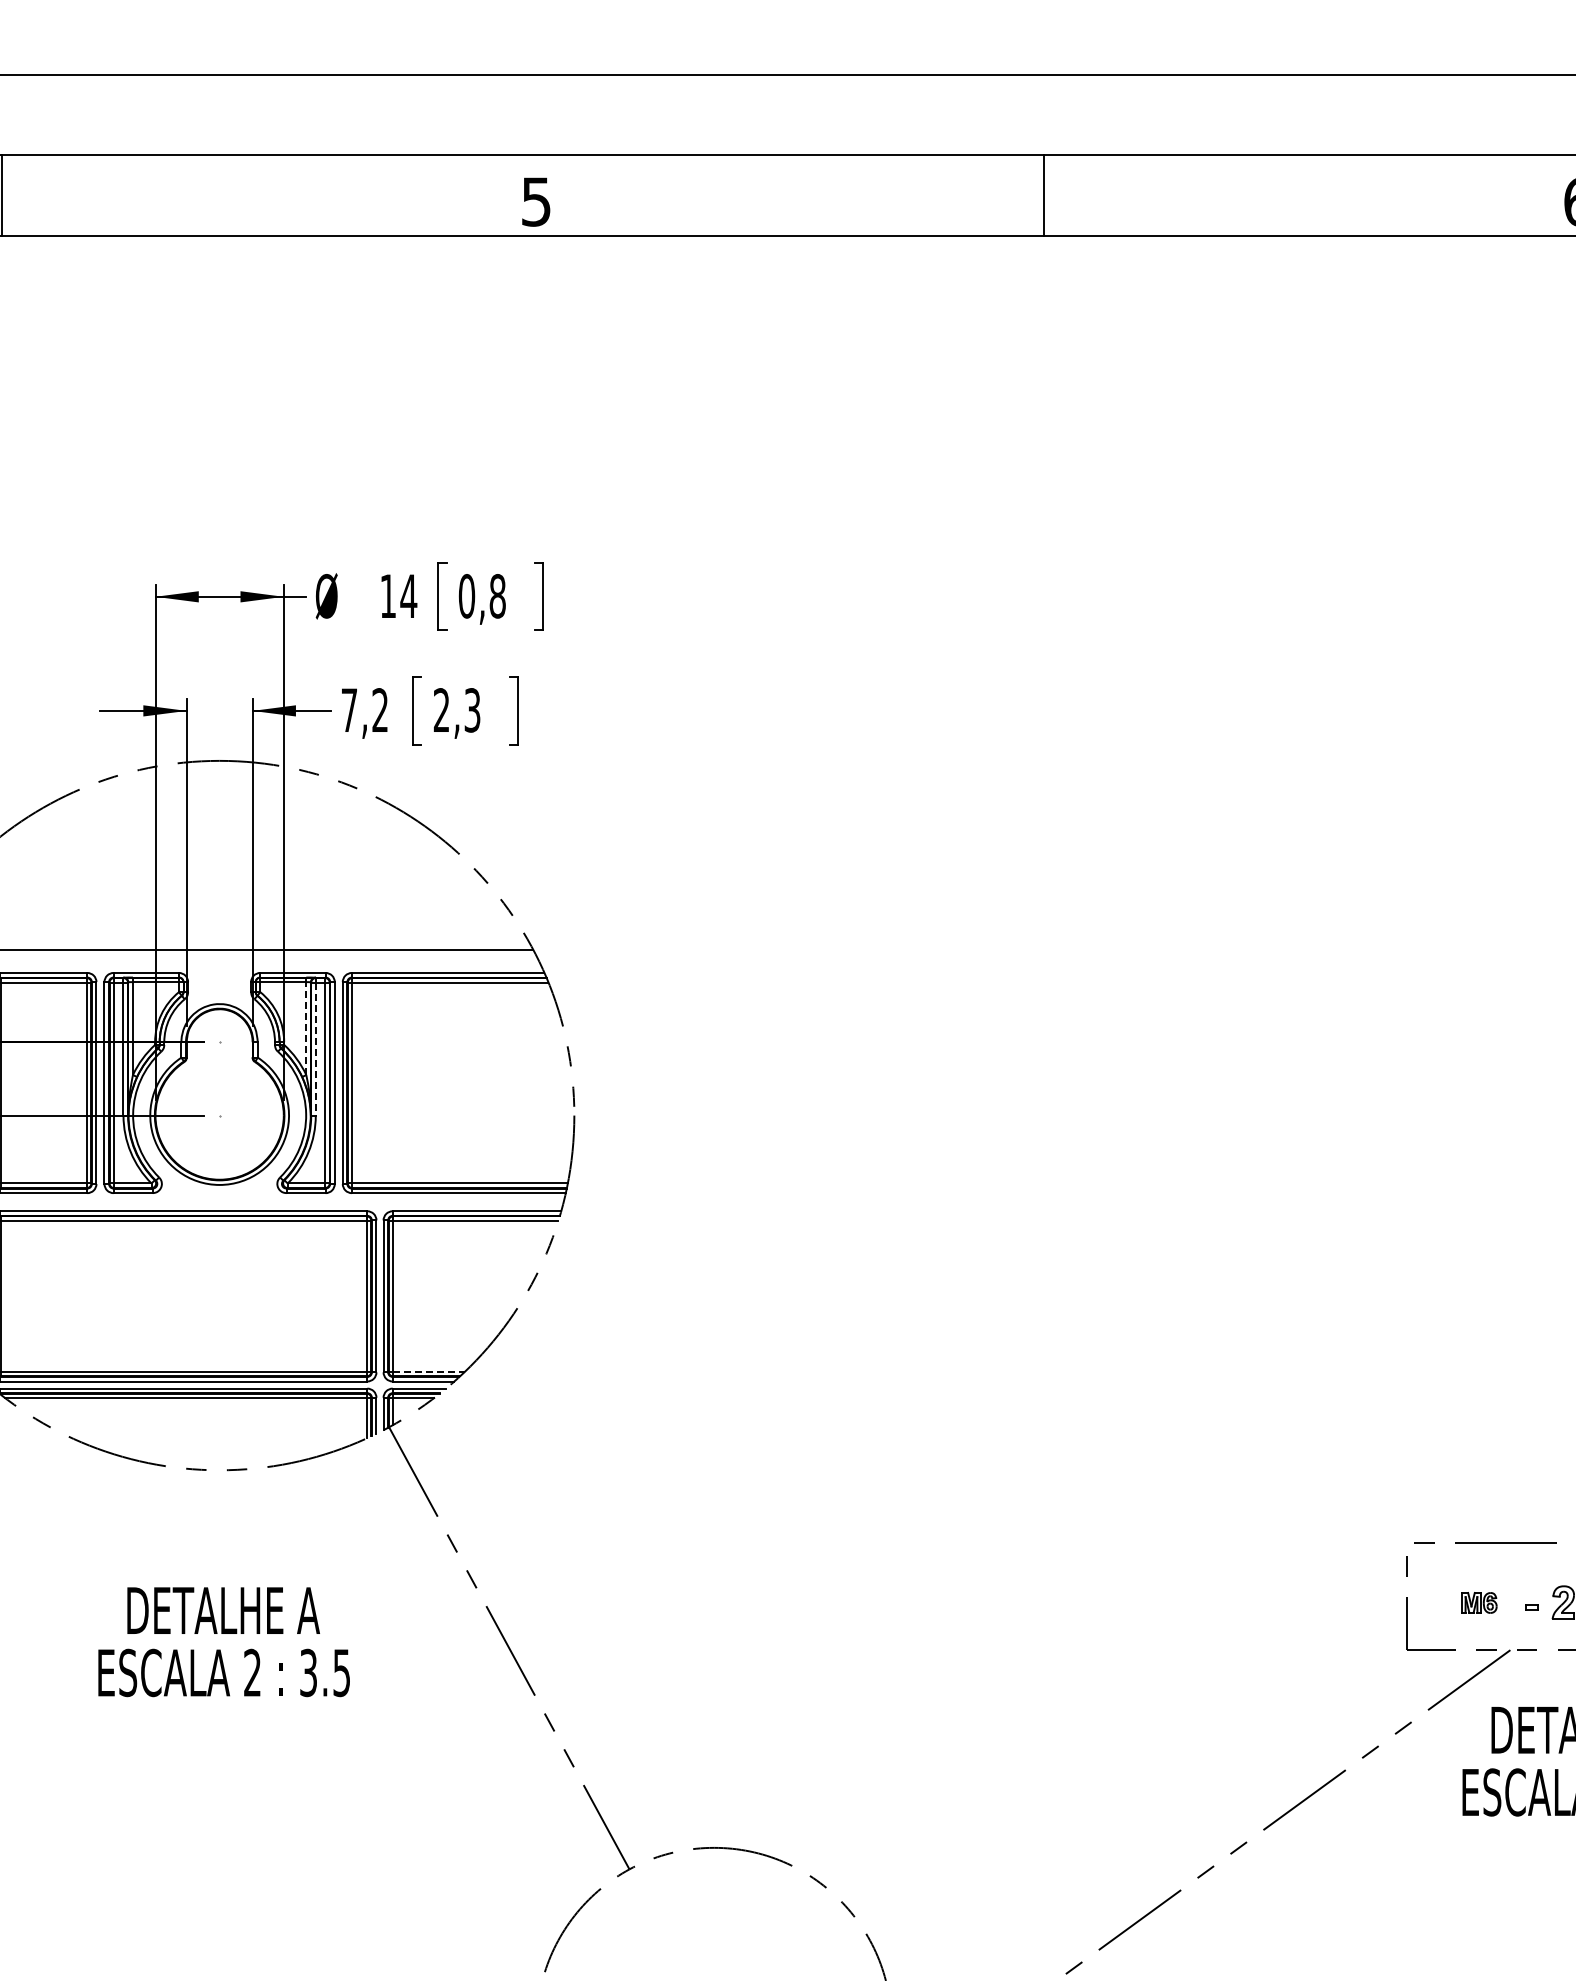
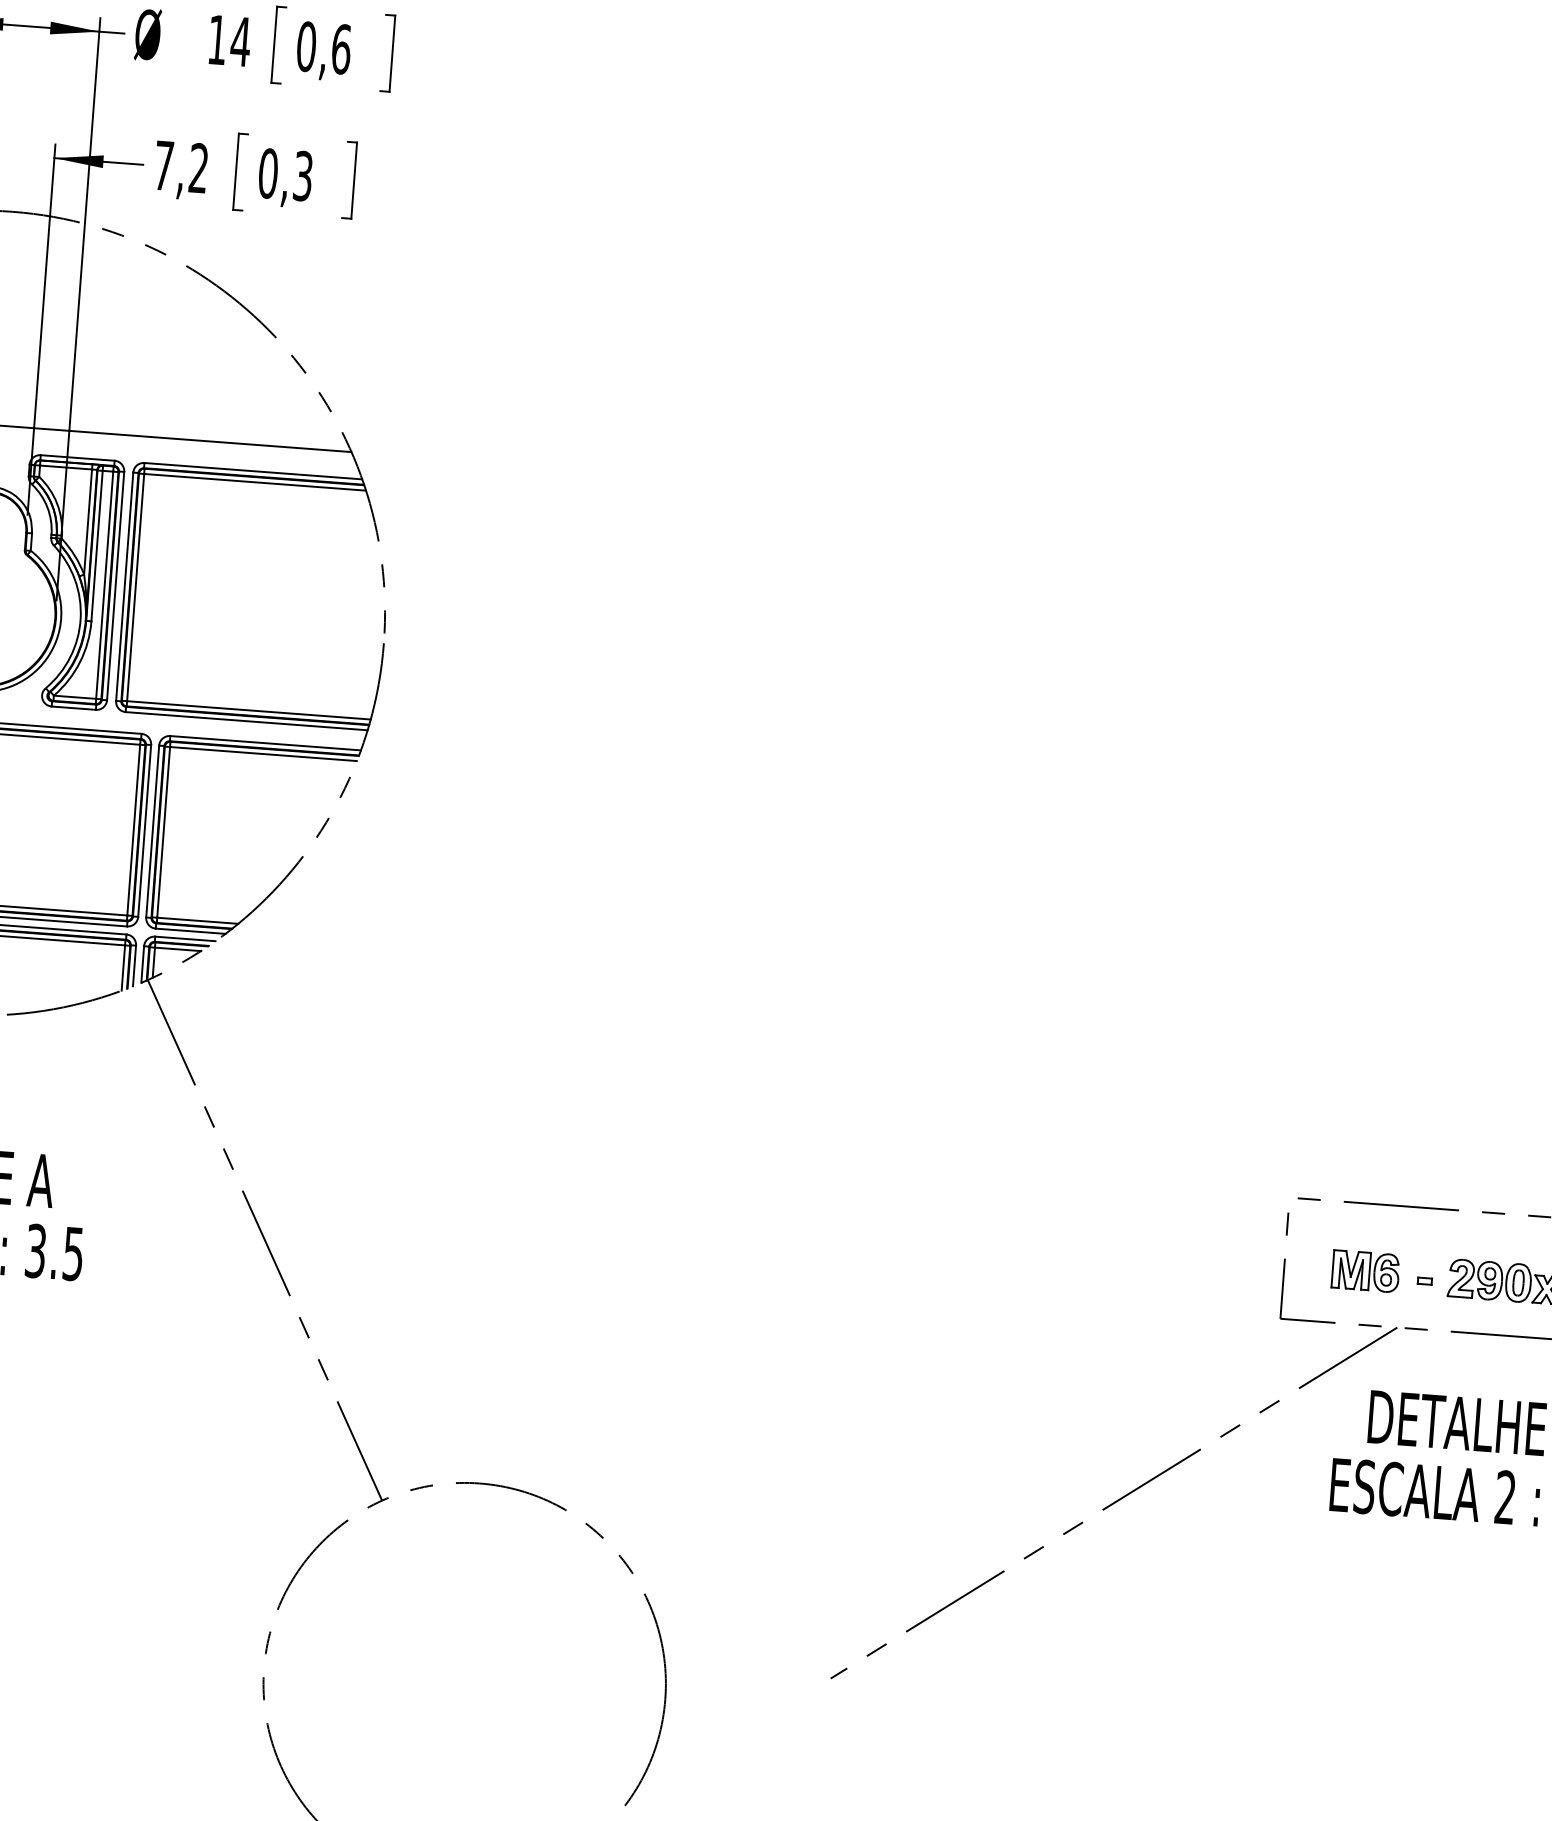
text: (497, 596) -> (341, 49), 0,8 -> 0,6
text: (441, 710) -> (268, 173), 2,3 -> 0,3
line: (306, 1028) -> (88, 521), dashed -> solid
line: (315, 1049) -> (96, 546), dashed -> solid
line: (429, 1371) -> (198, 920), dashed -> solid
part: (1479, 1602) -> (1366, 1271), size x1.67

